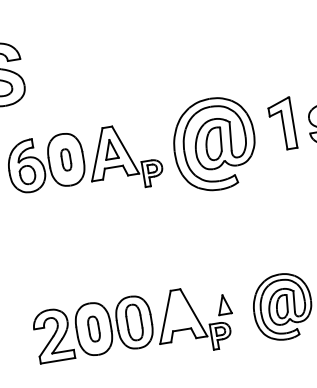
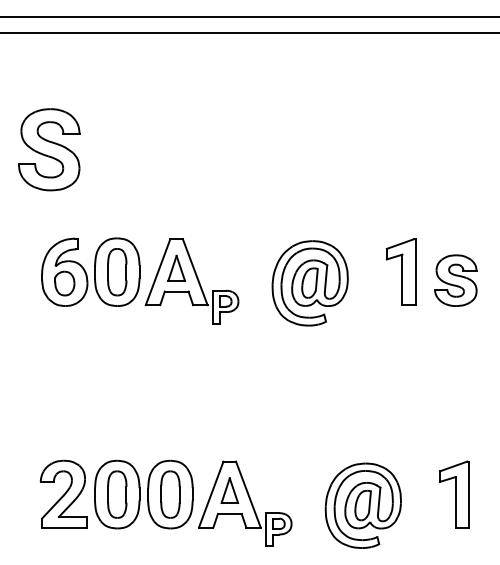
part: (213, 144) -> (309, 283), size x0.71
part: (66, 160) -> (117, 272), size x1.67
part: (223, 304) -> (229, 490), moved
part: (94, 329) -> (117, 494), size x1.43

